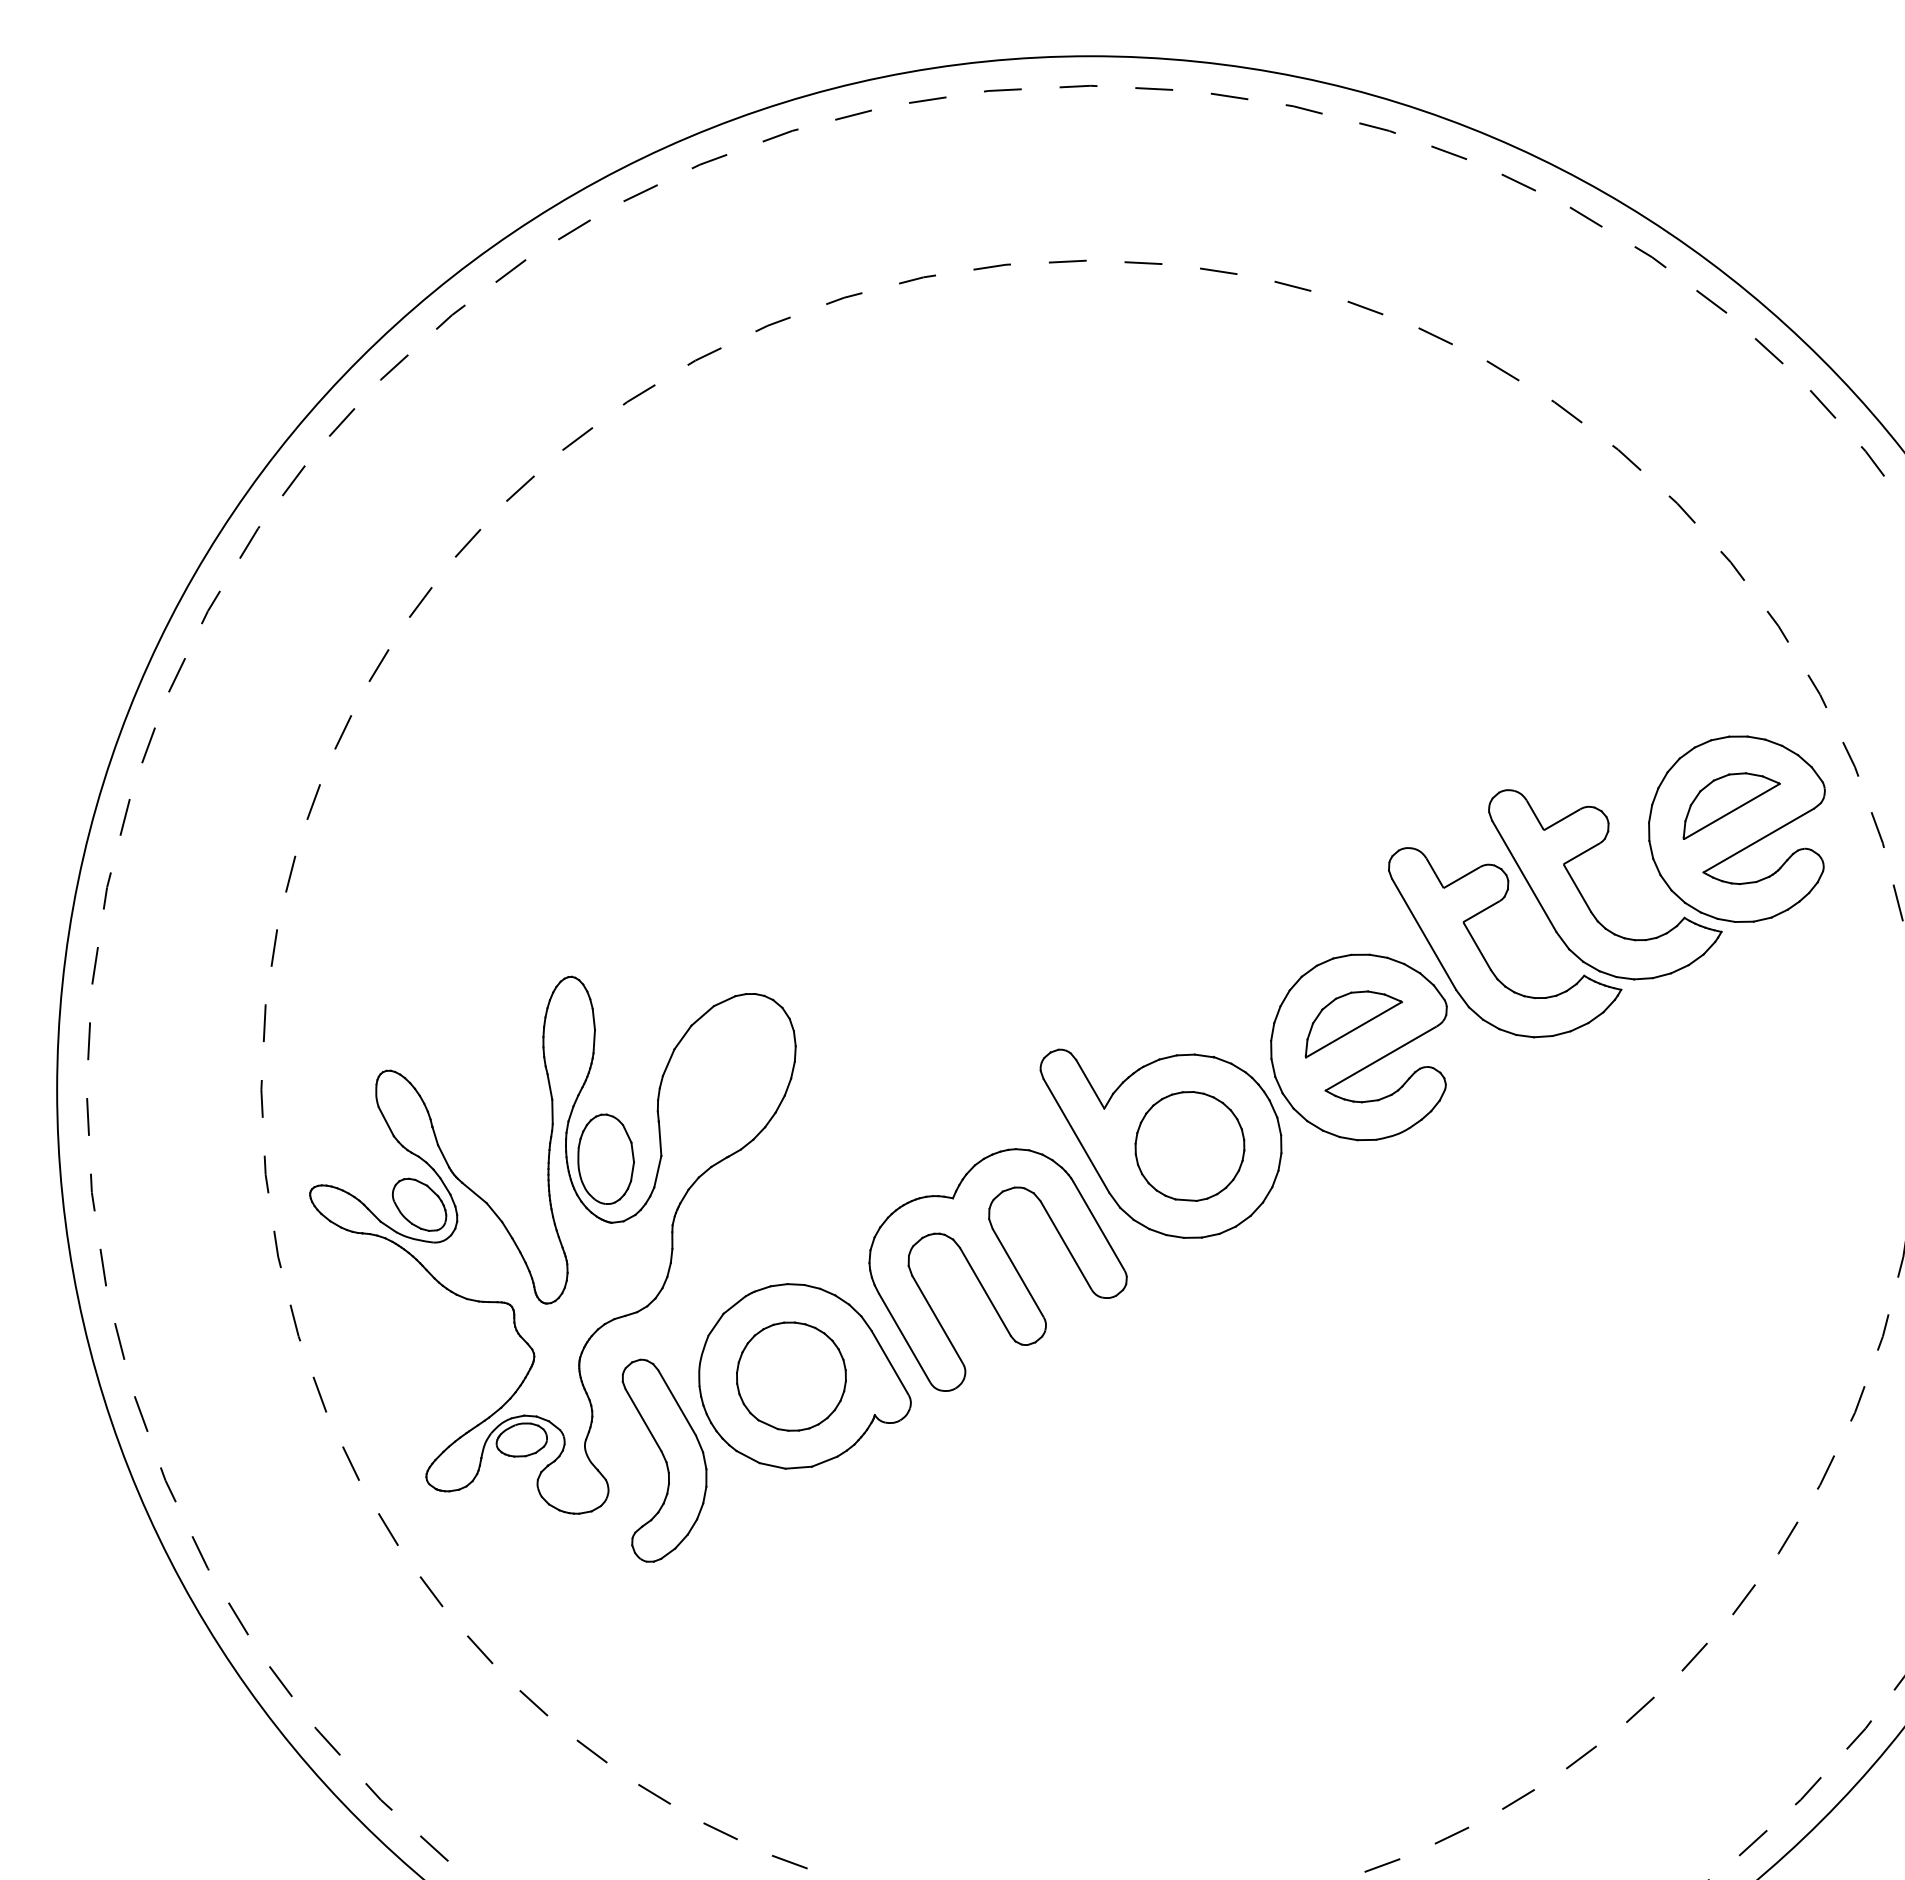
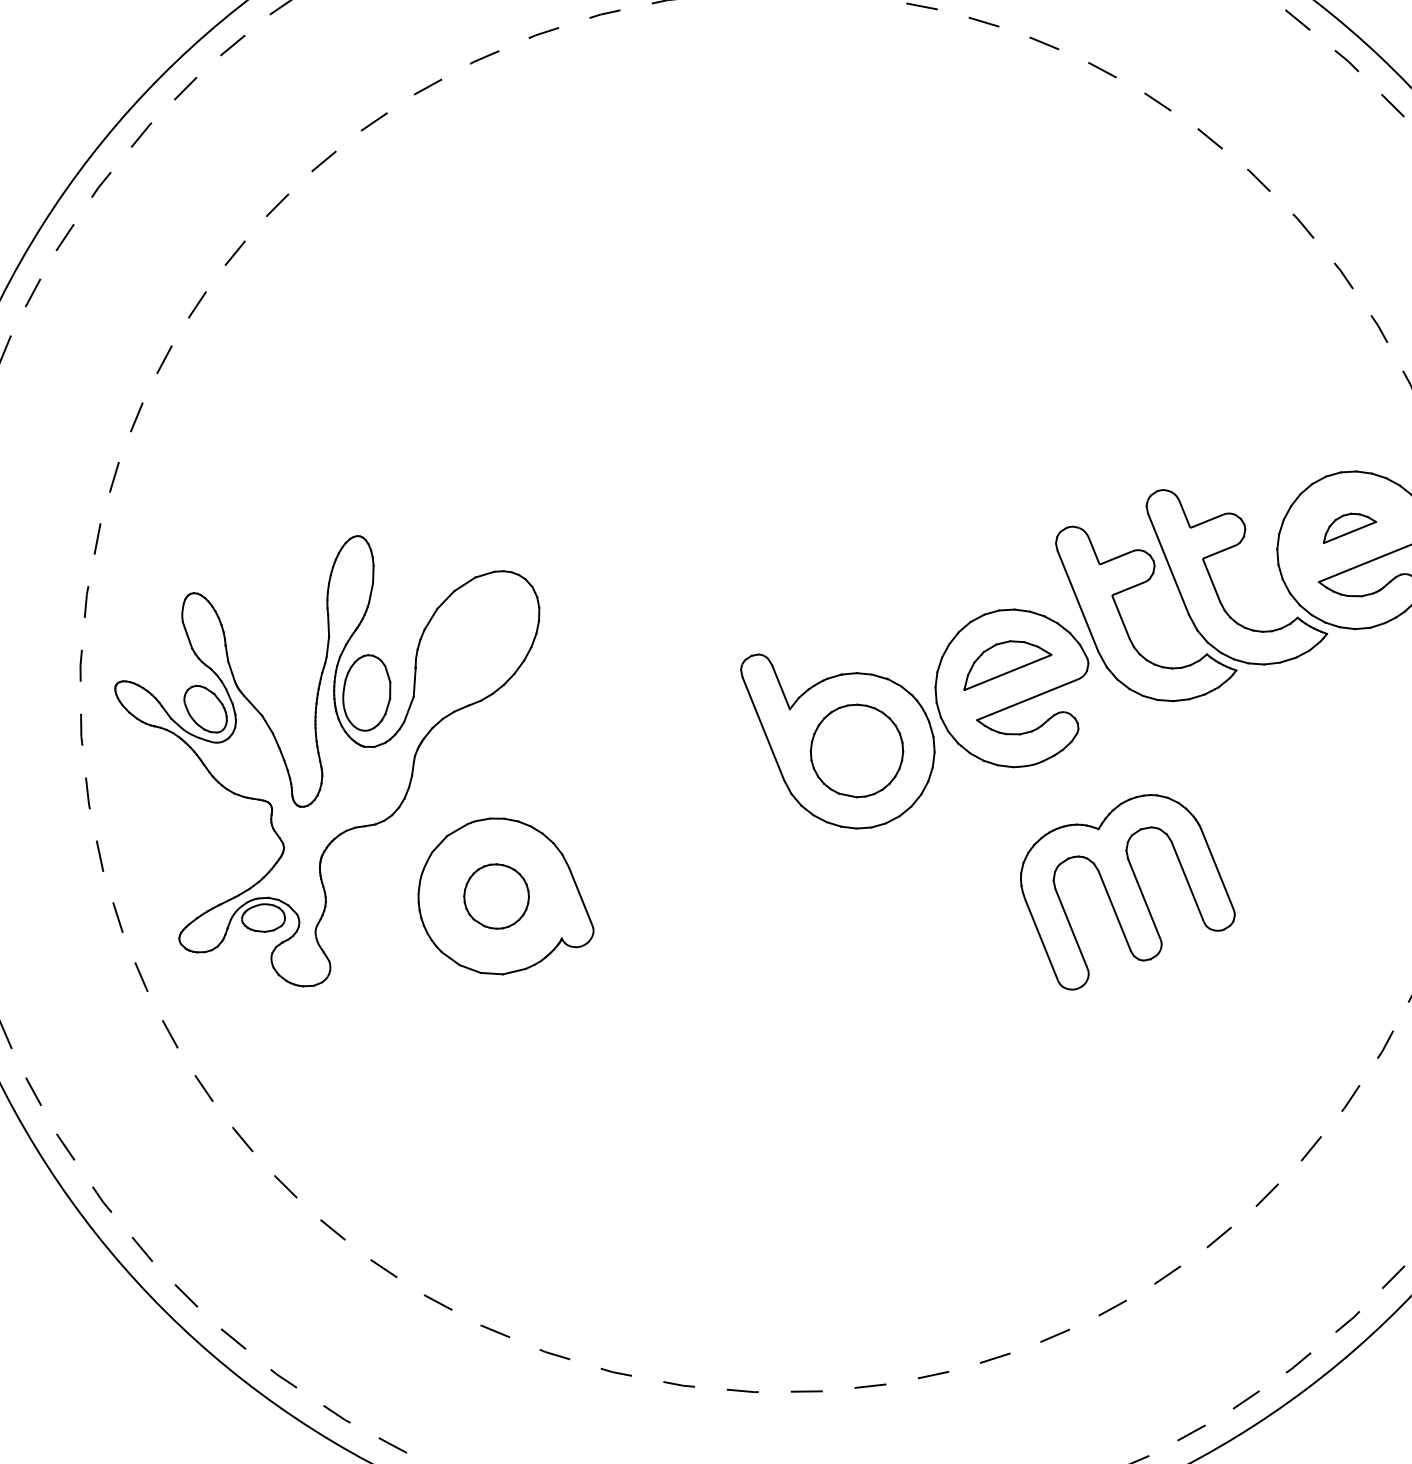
part: (1731, 805) -> (1350, 529), size x0.6
part: (997, 1269) -> (1127, 893), moved
part: (791, 1376) -> (496, 896), size x0.7
part: (664, 1460) -> (380, 951), removed

